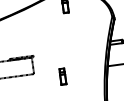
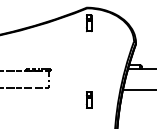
part: (62, 76) -> (88, 99), moved

